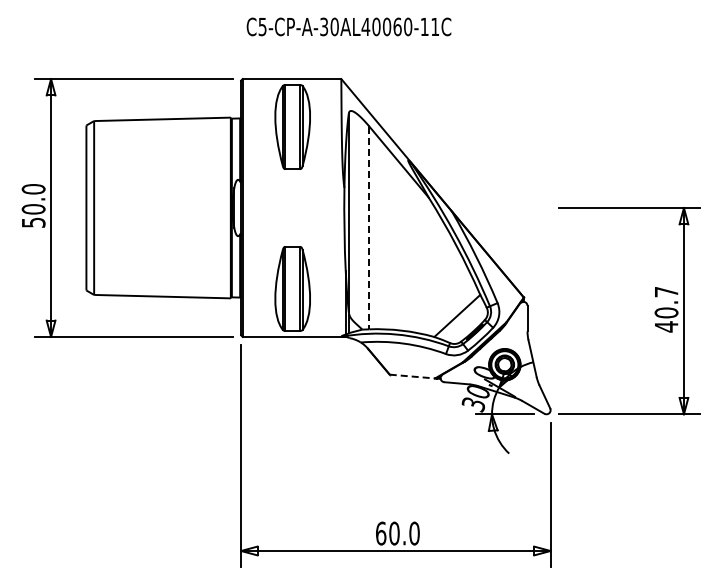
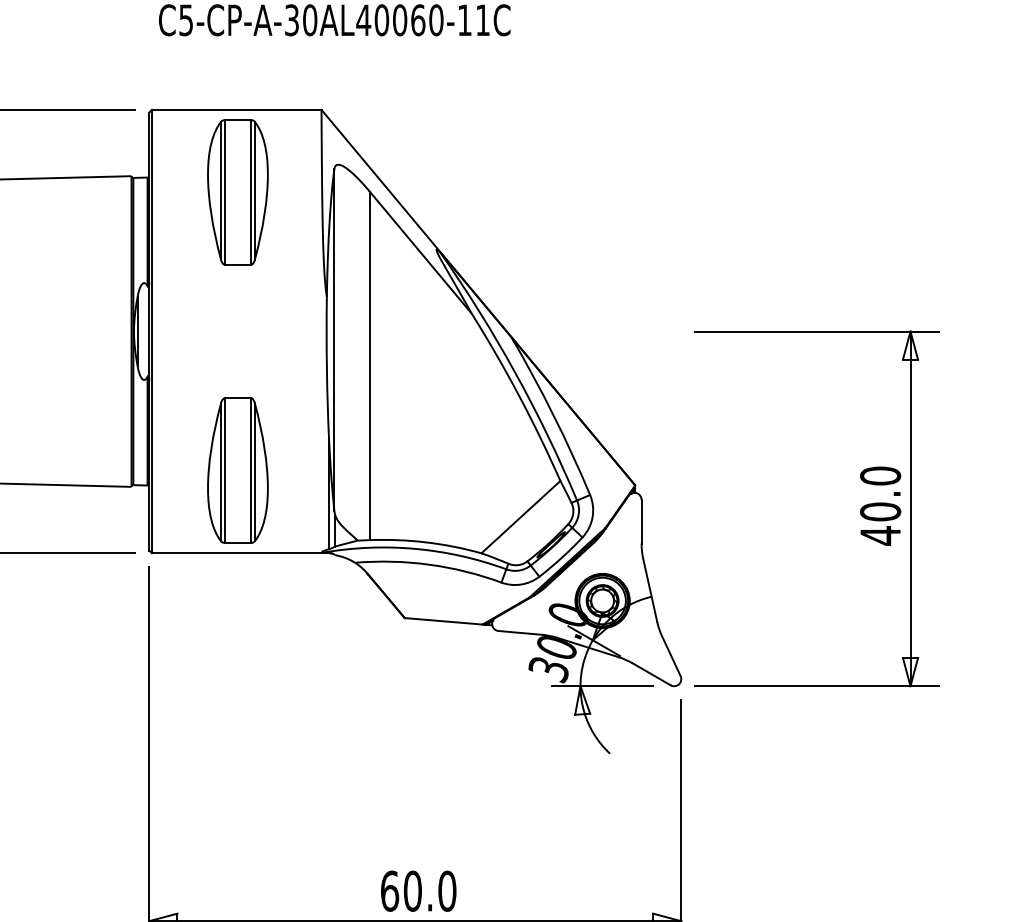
line: (369, 228) -> (369, 366), dashed -> solid
text: (666, 291) -> (880, 475), 40.7 -> 40.0
line: (412, 376) -> (443, 621), dashed -> solid

